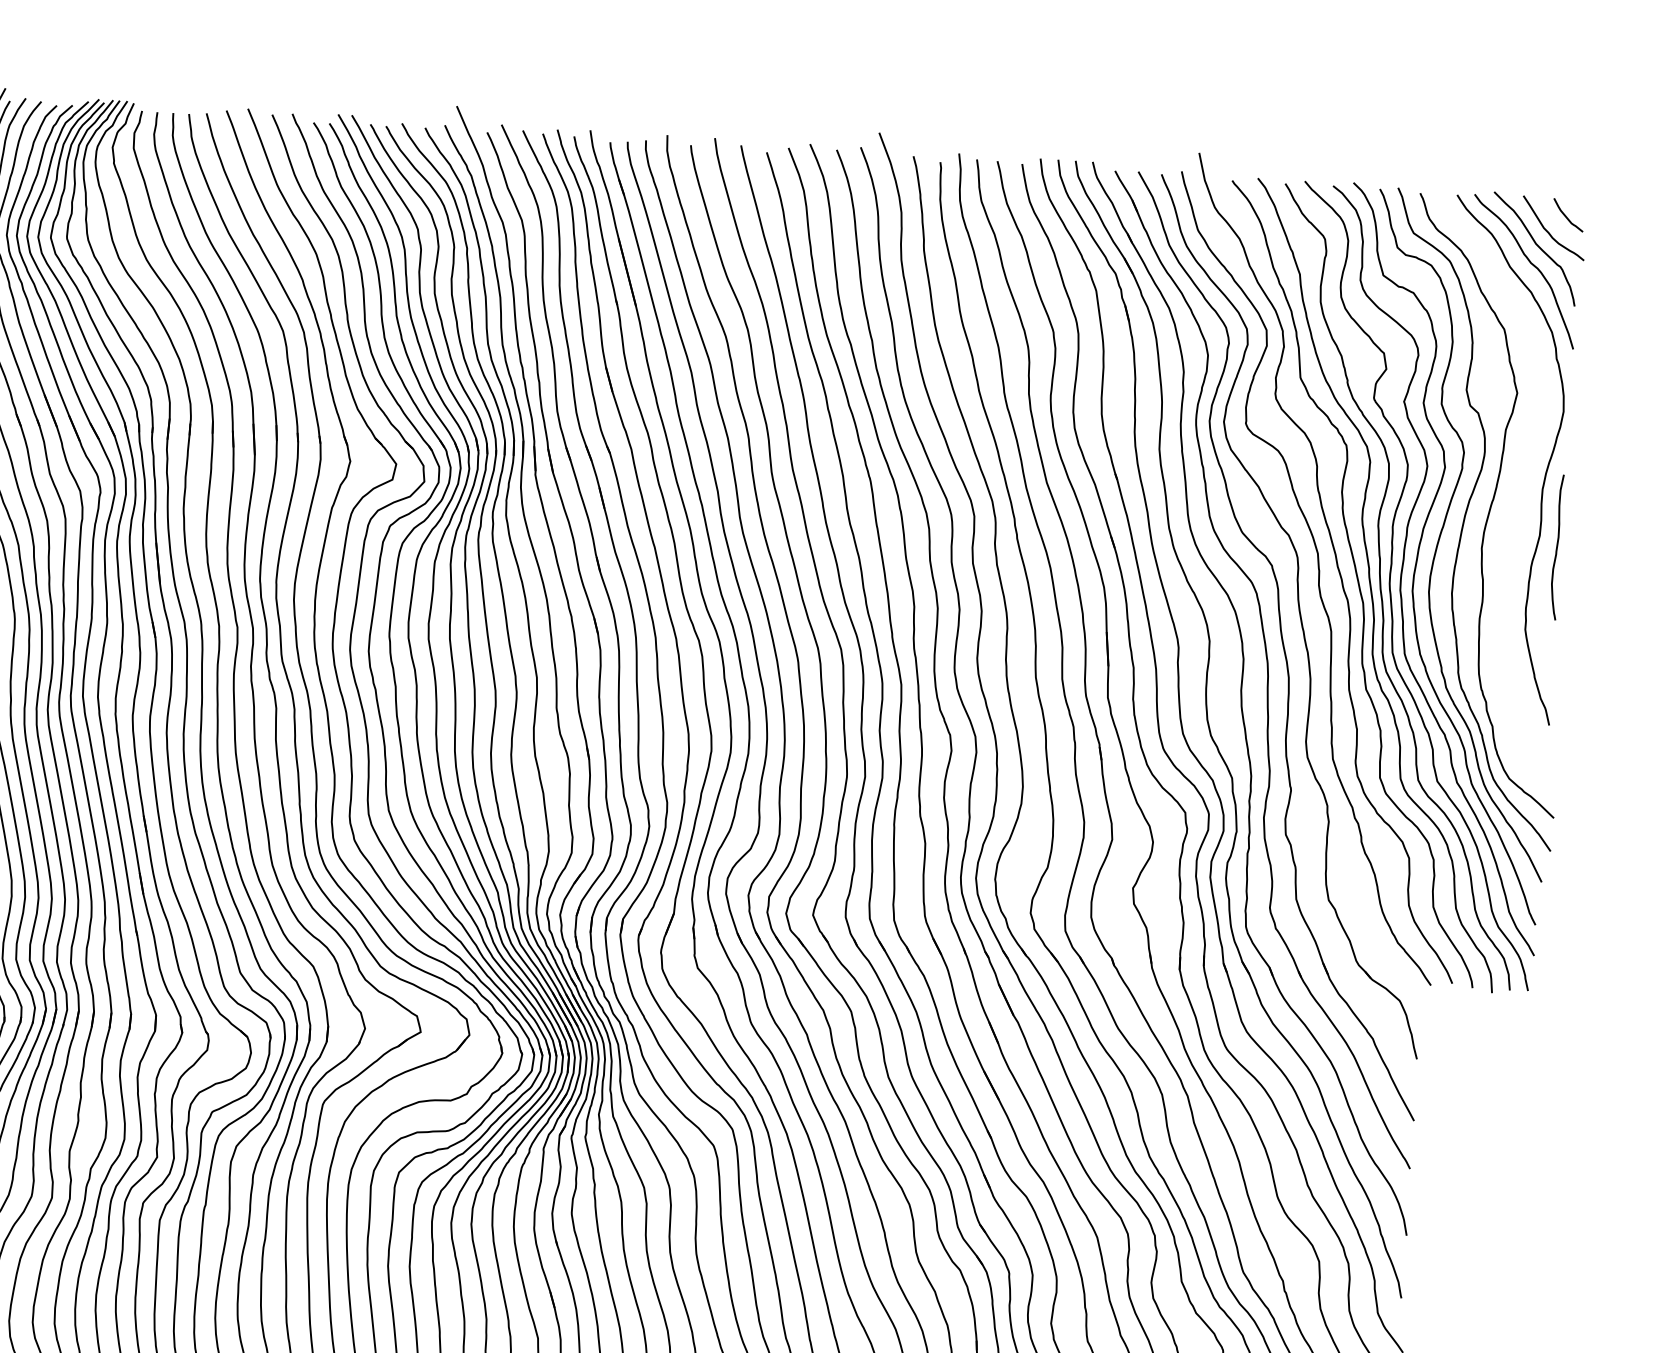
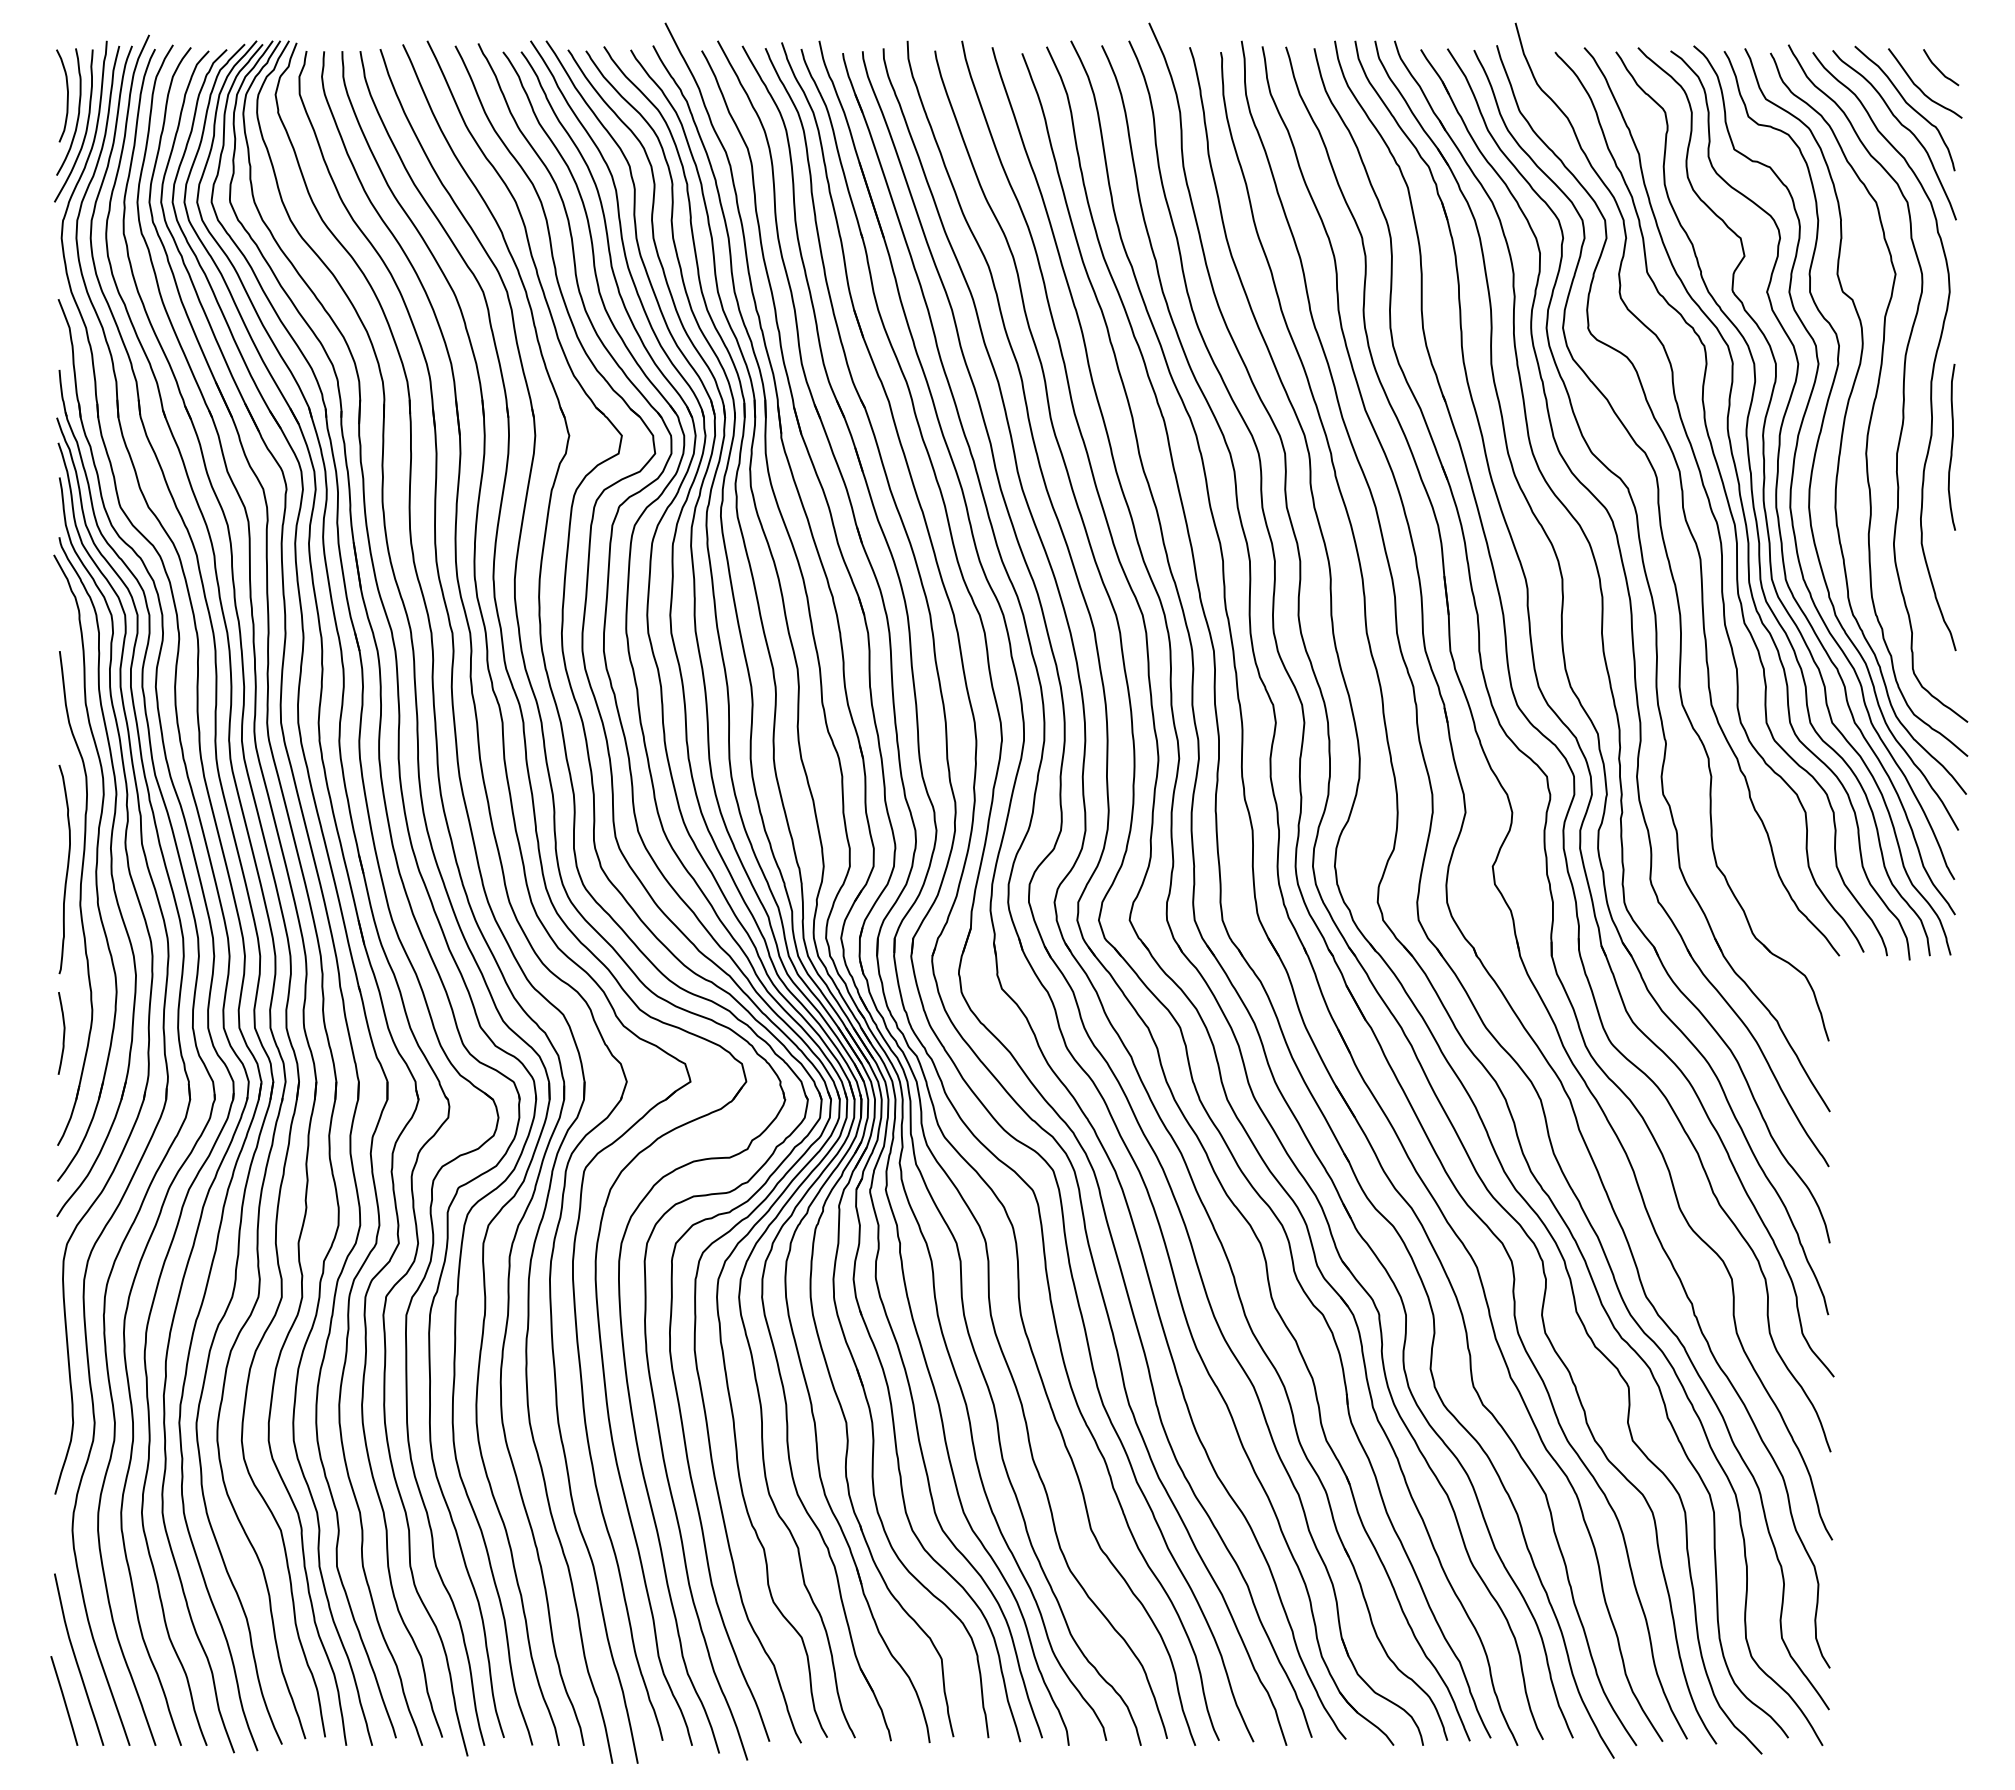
curve: (1517, 491) -> (1902, 386), added

